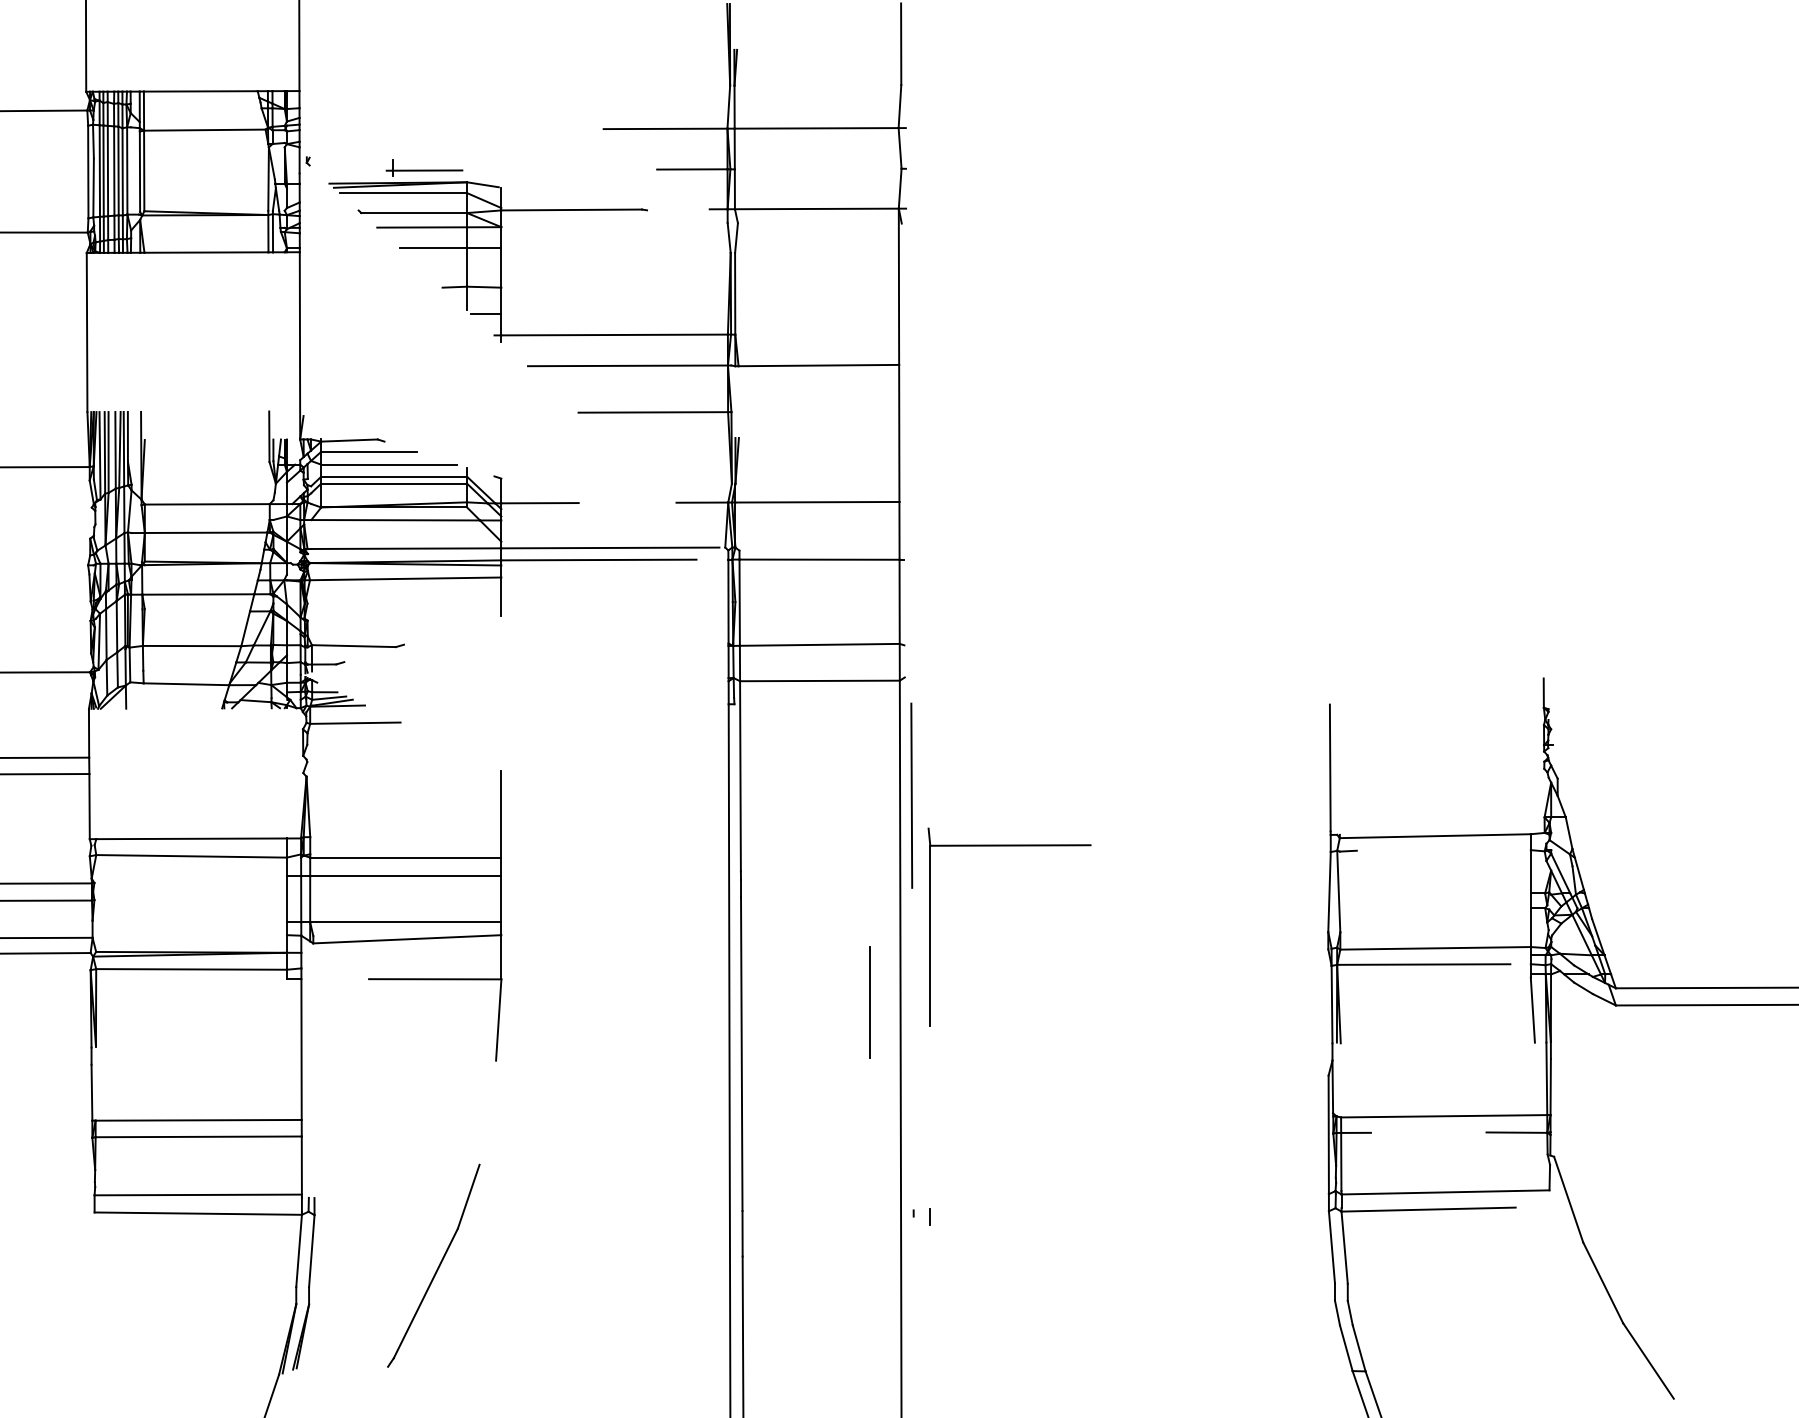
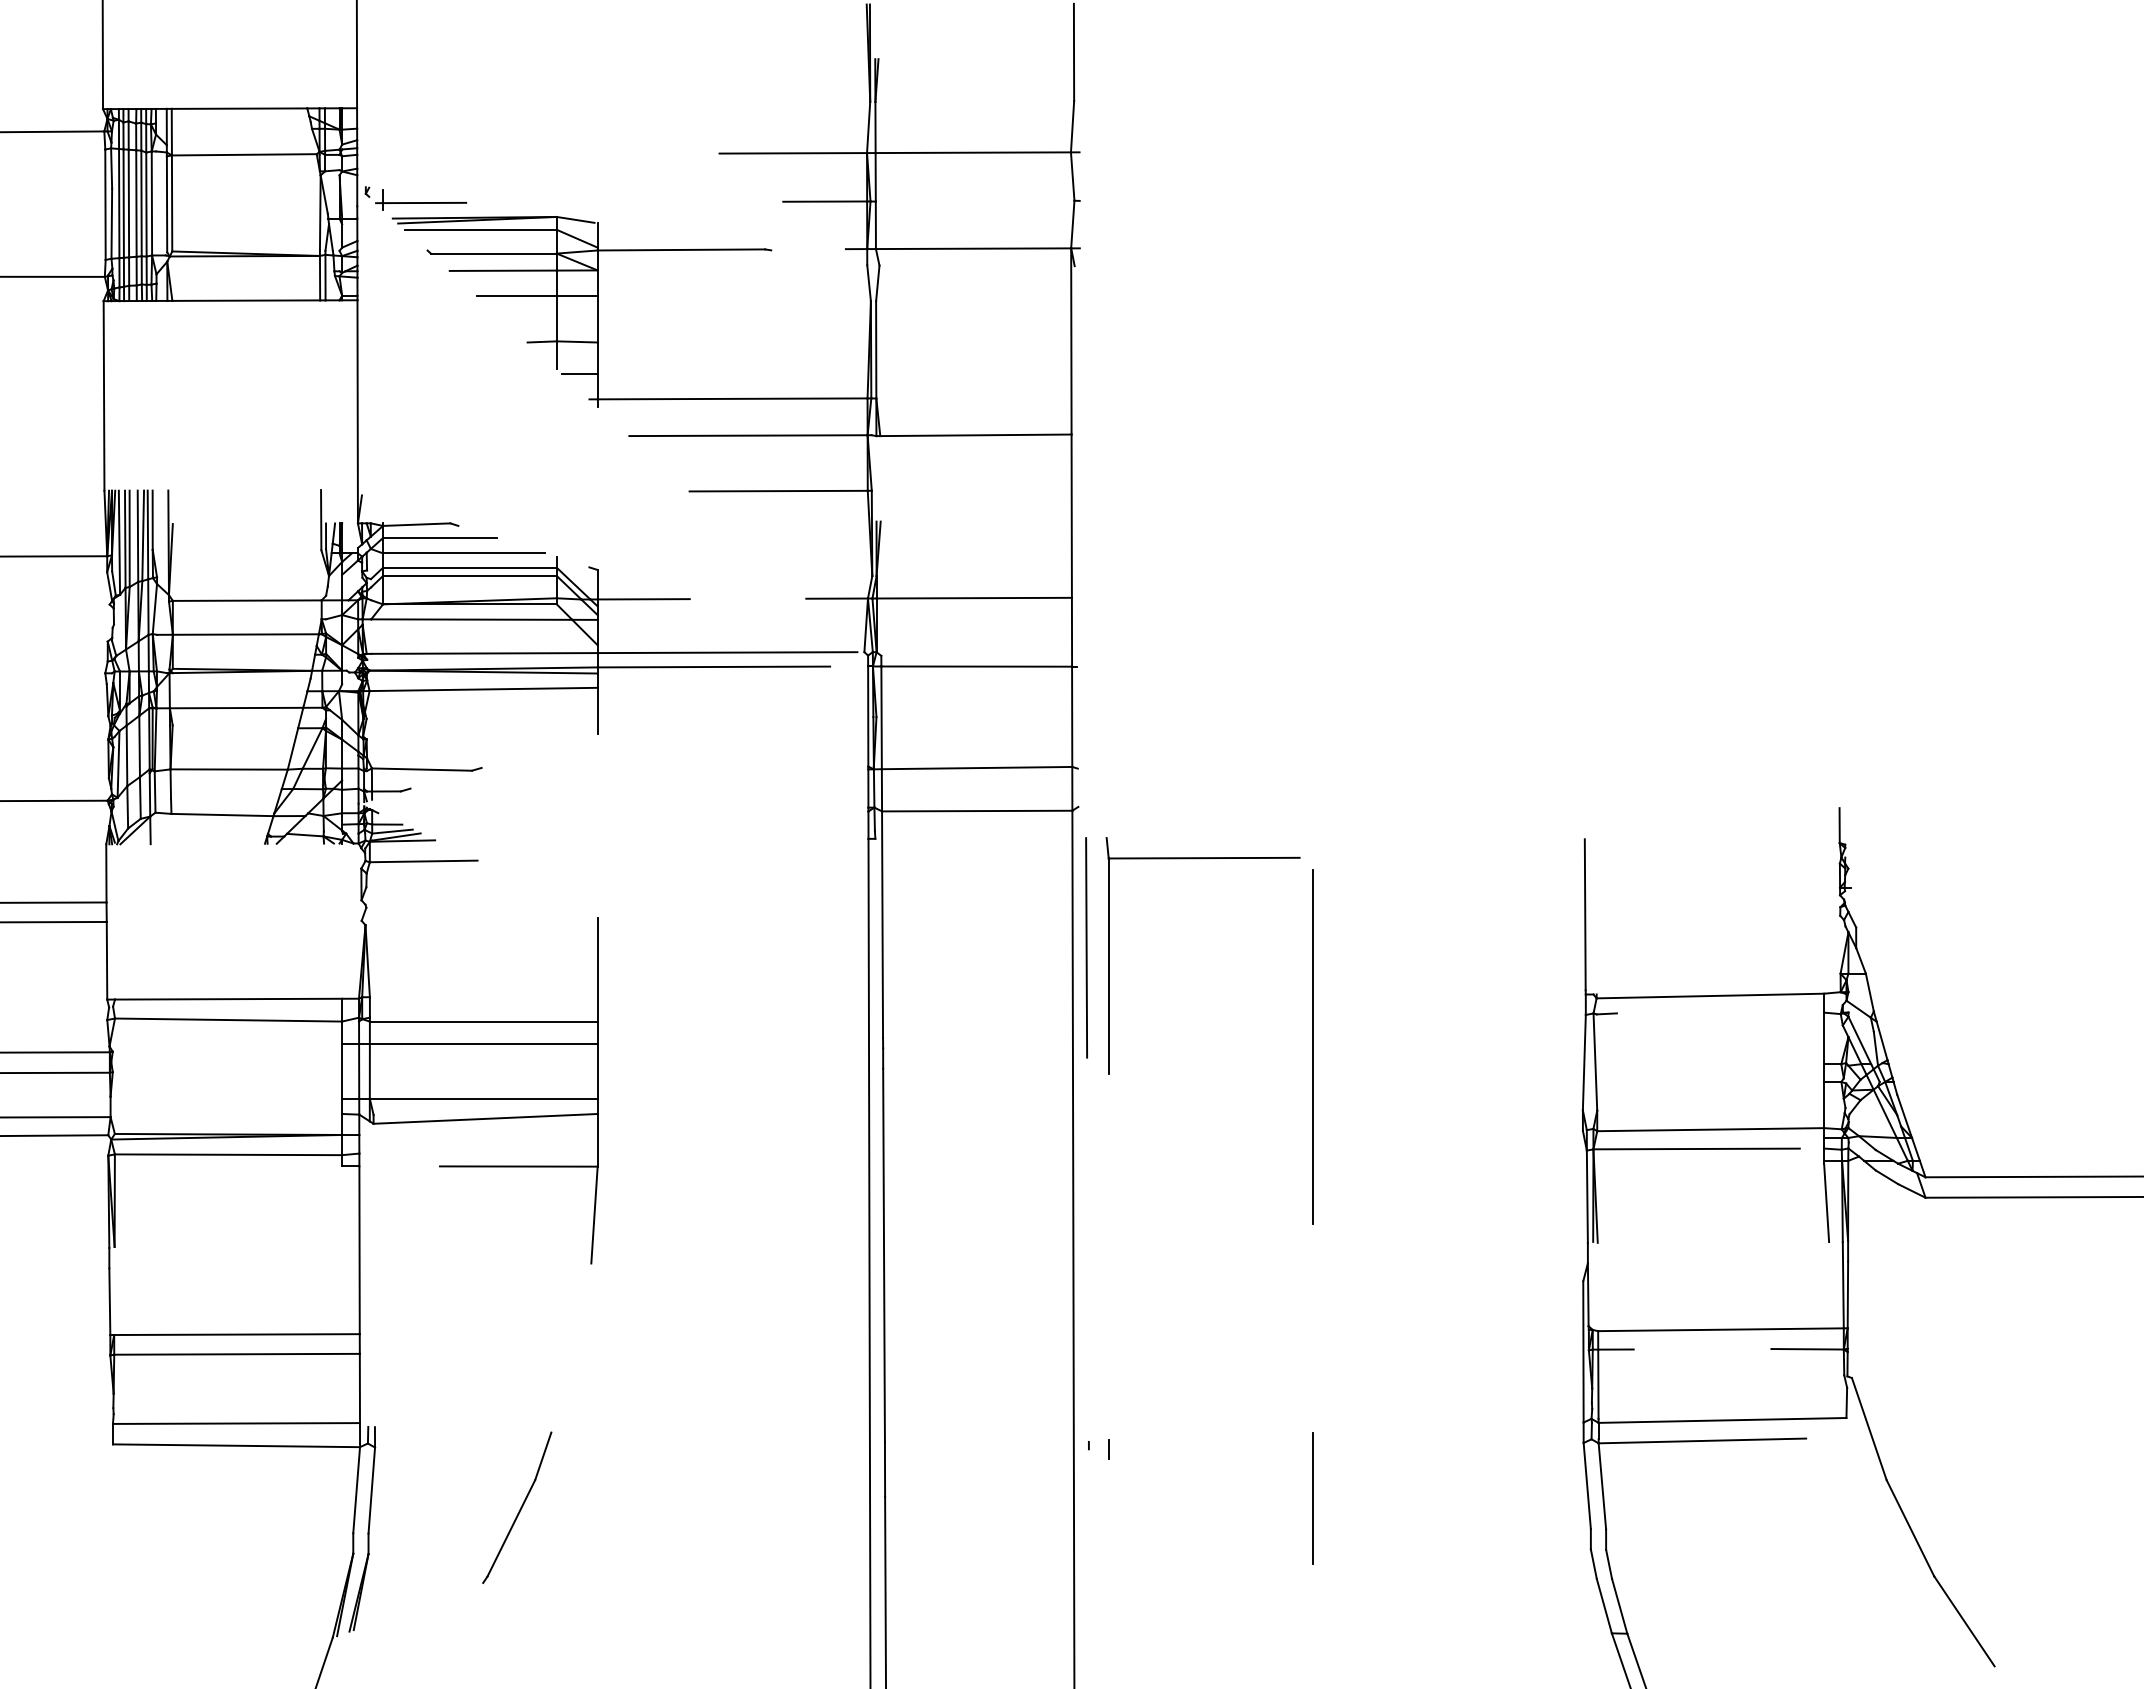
part: (424, 167) -> (420, 199), moved
line: (1102, 878) -> (1313, 1046), added
part: (930, 927) -> (1109, 955), moved
line: (869, 1002) -> (1312, 1498), moved
part: (434, 1265) -> (517, 1507), size x0.62

